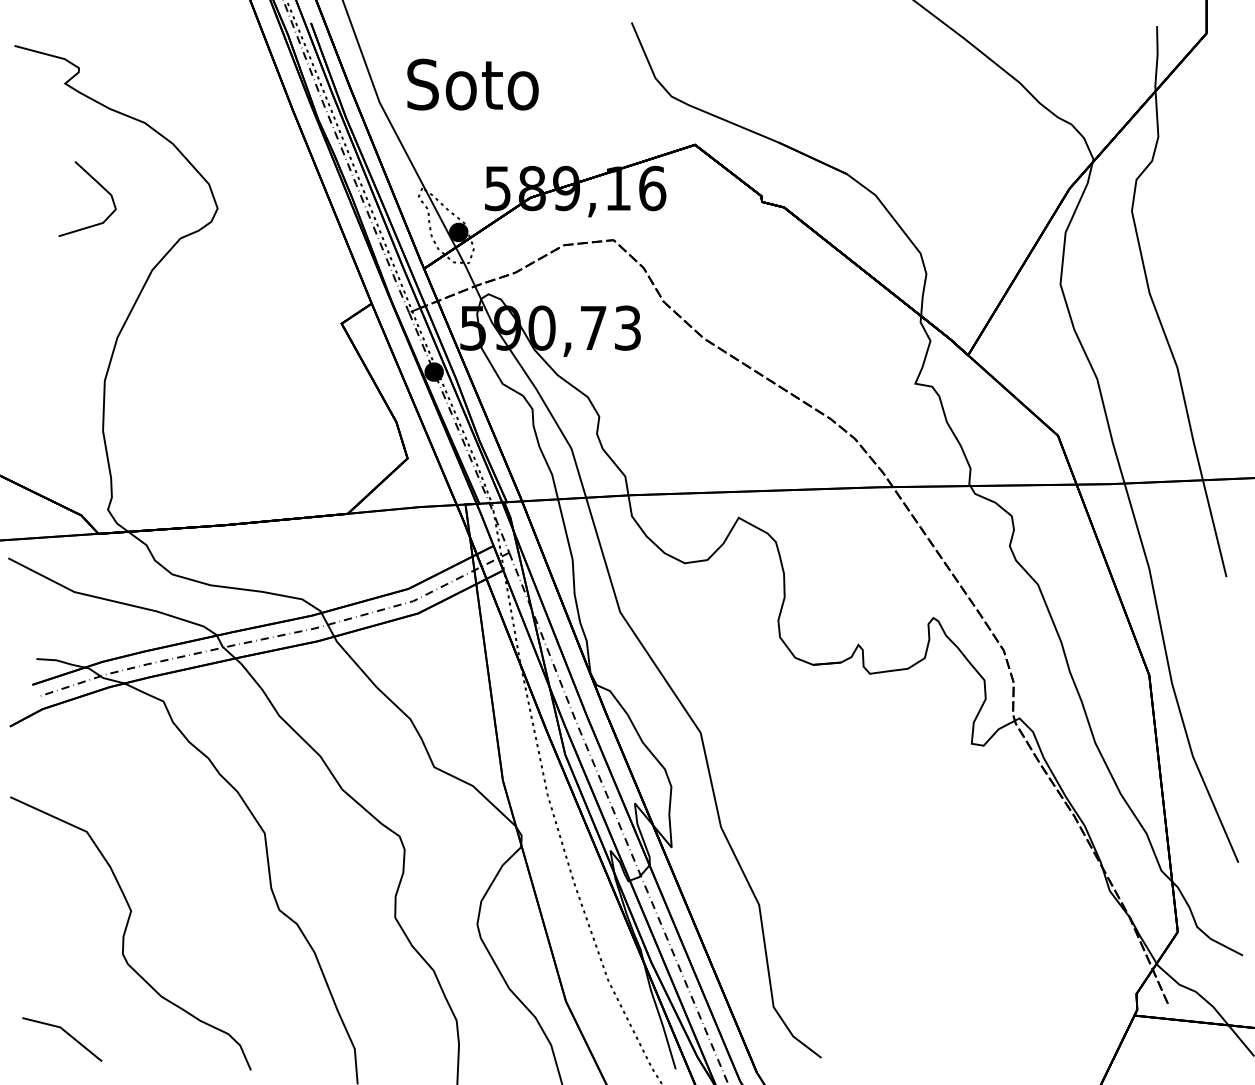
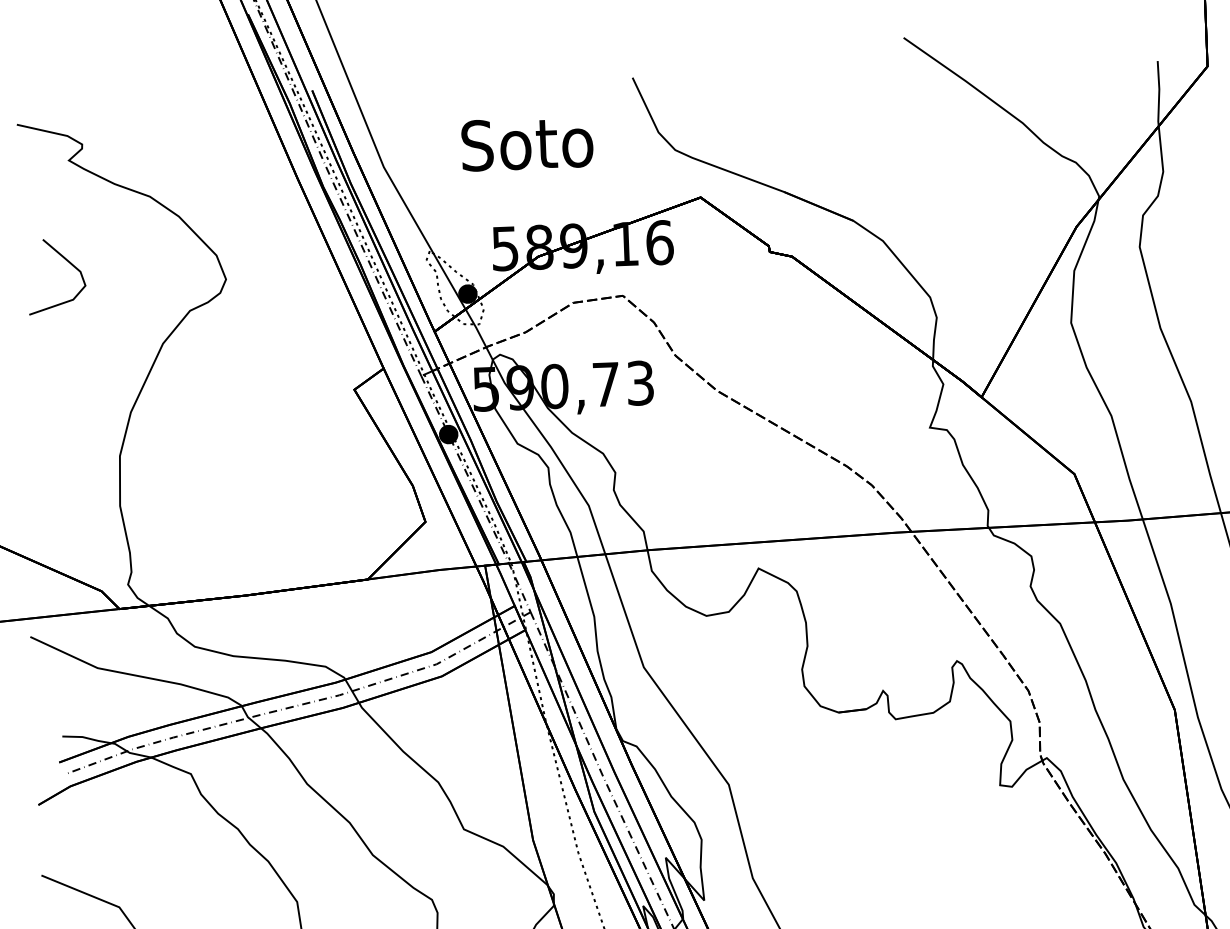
text: (472, 84) -> (526, 143), moved
curve: (99, 185) -> (68, 262), moved

